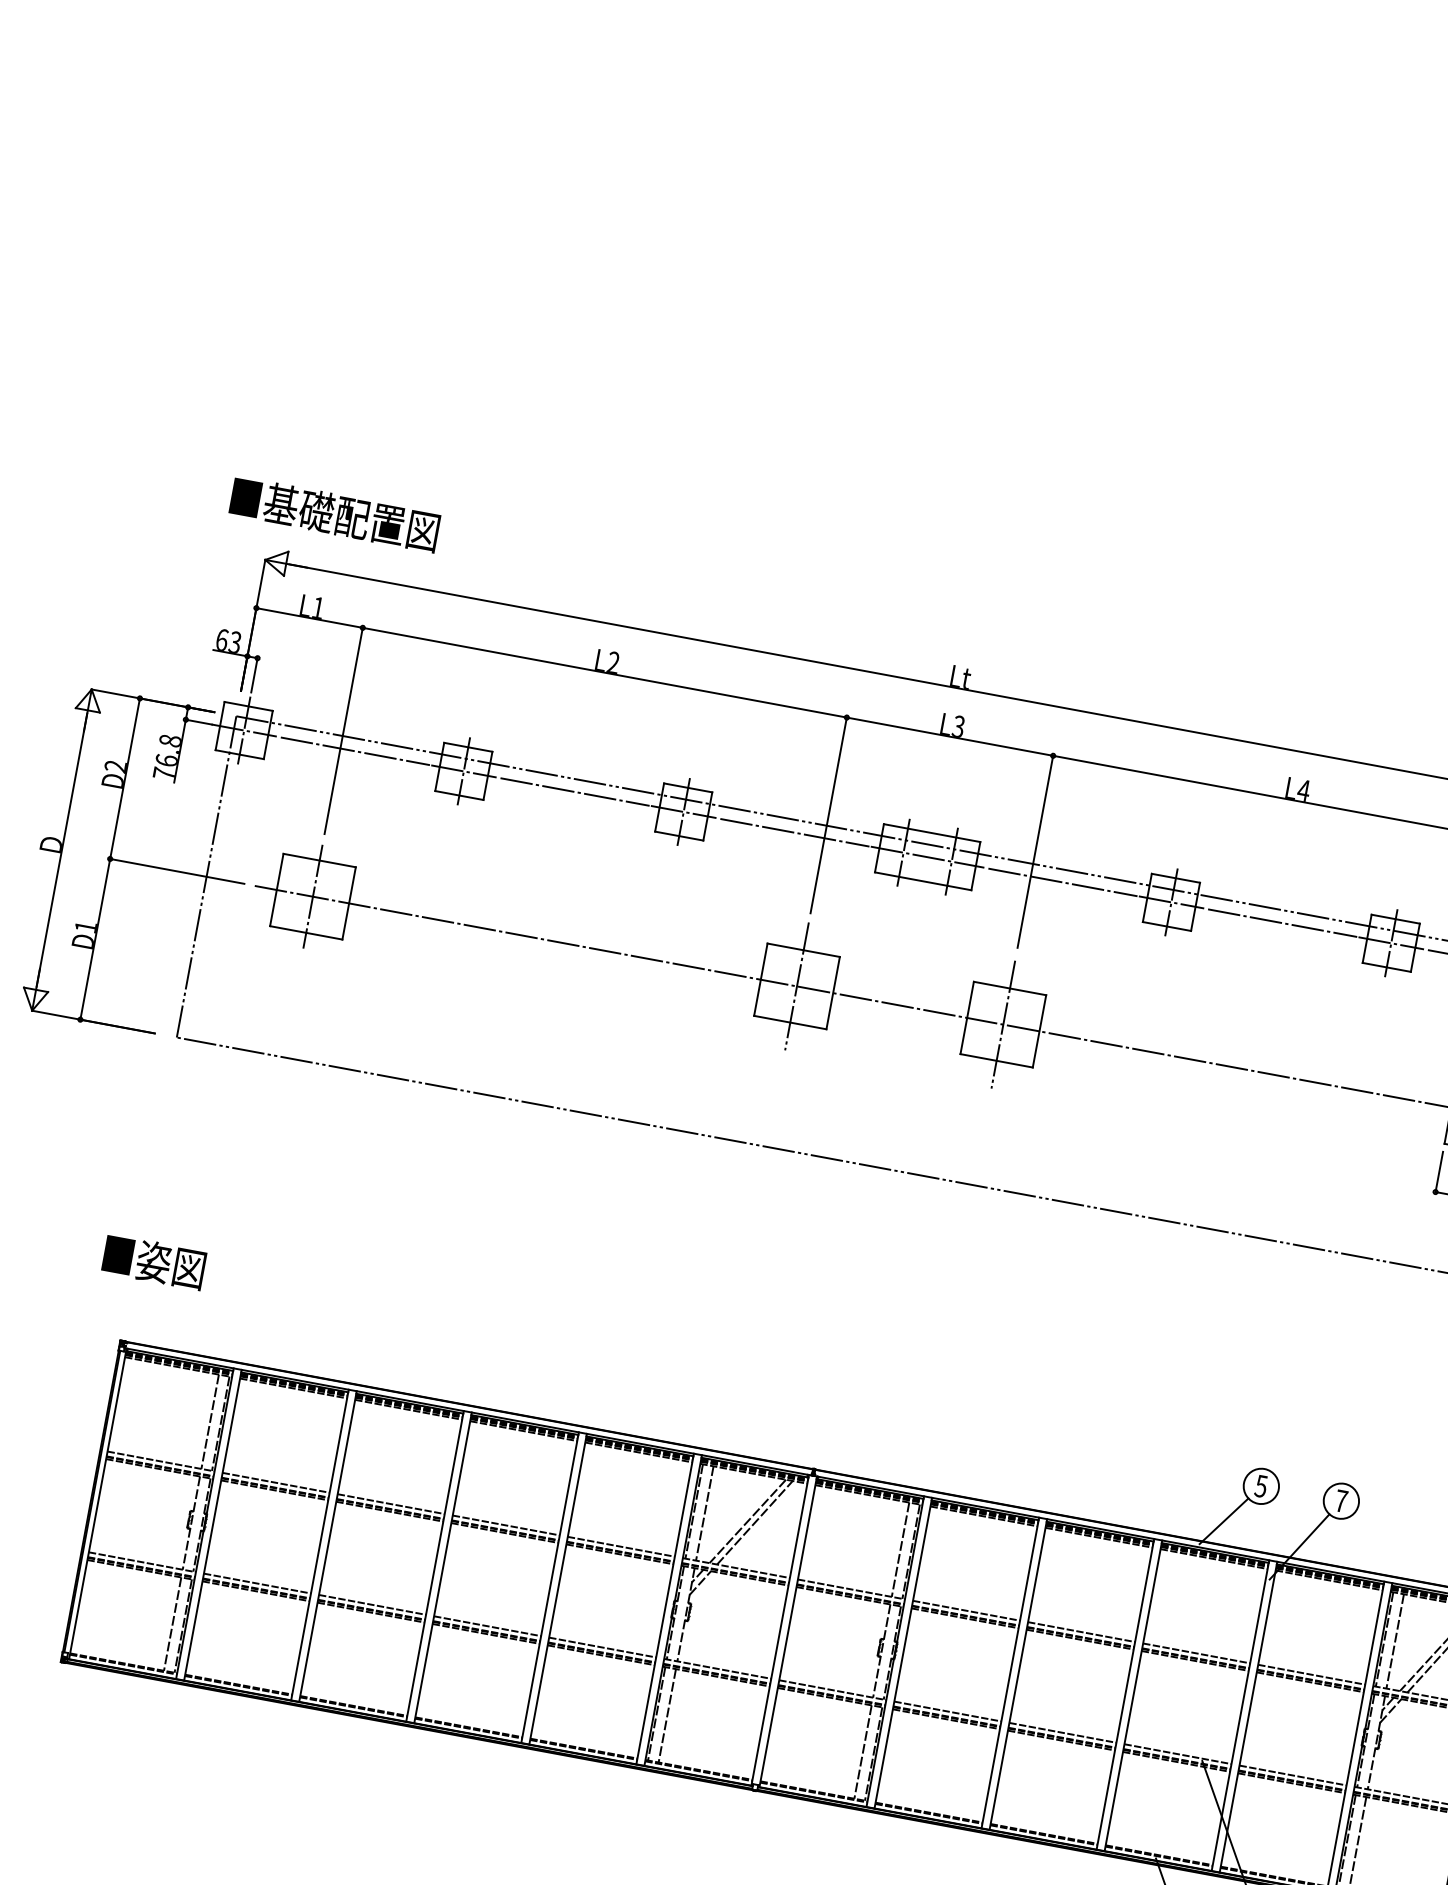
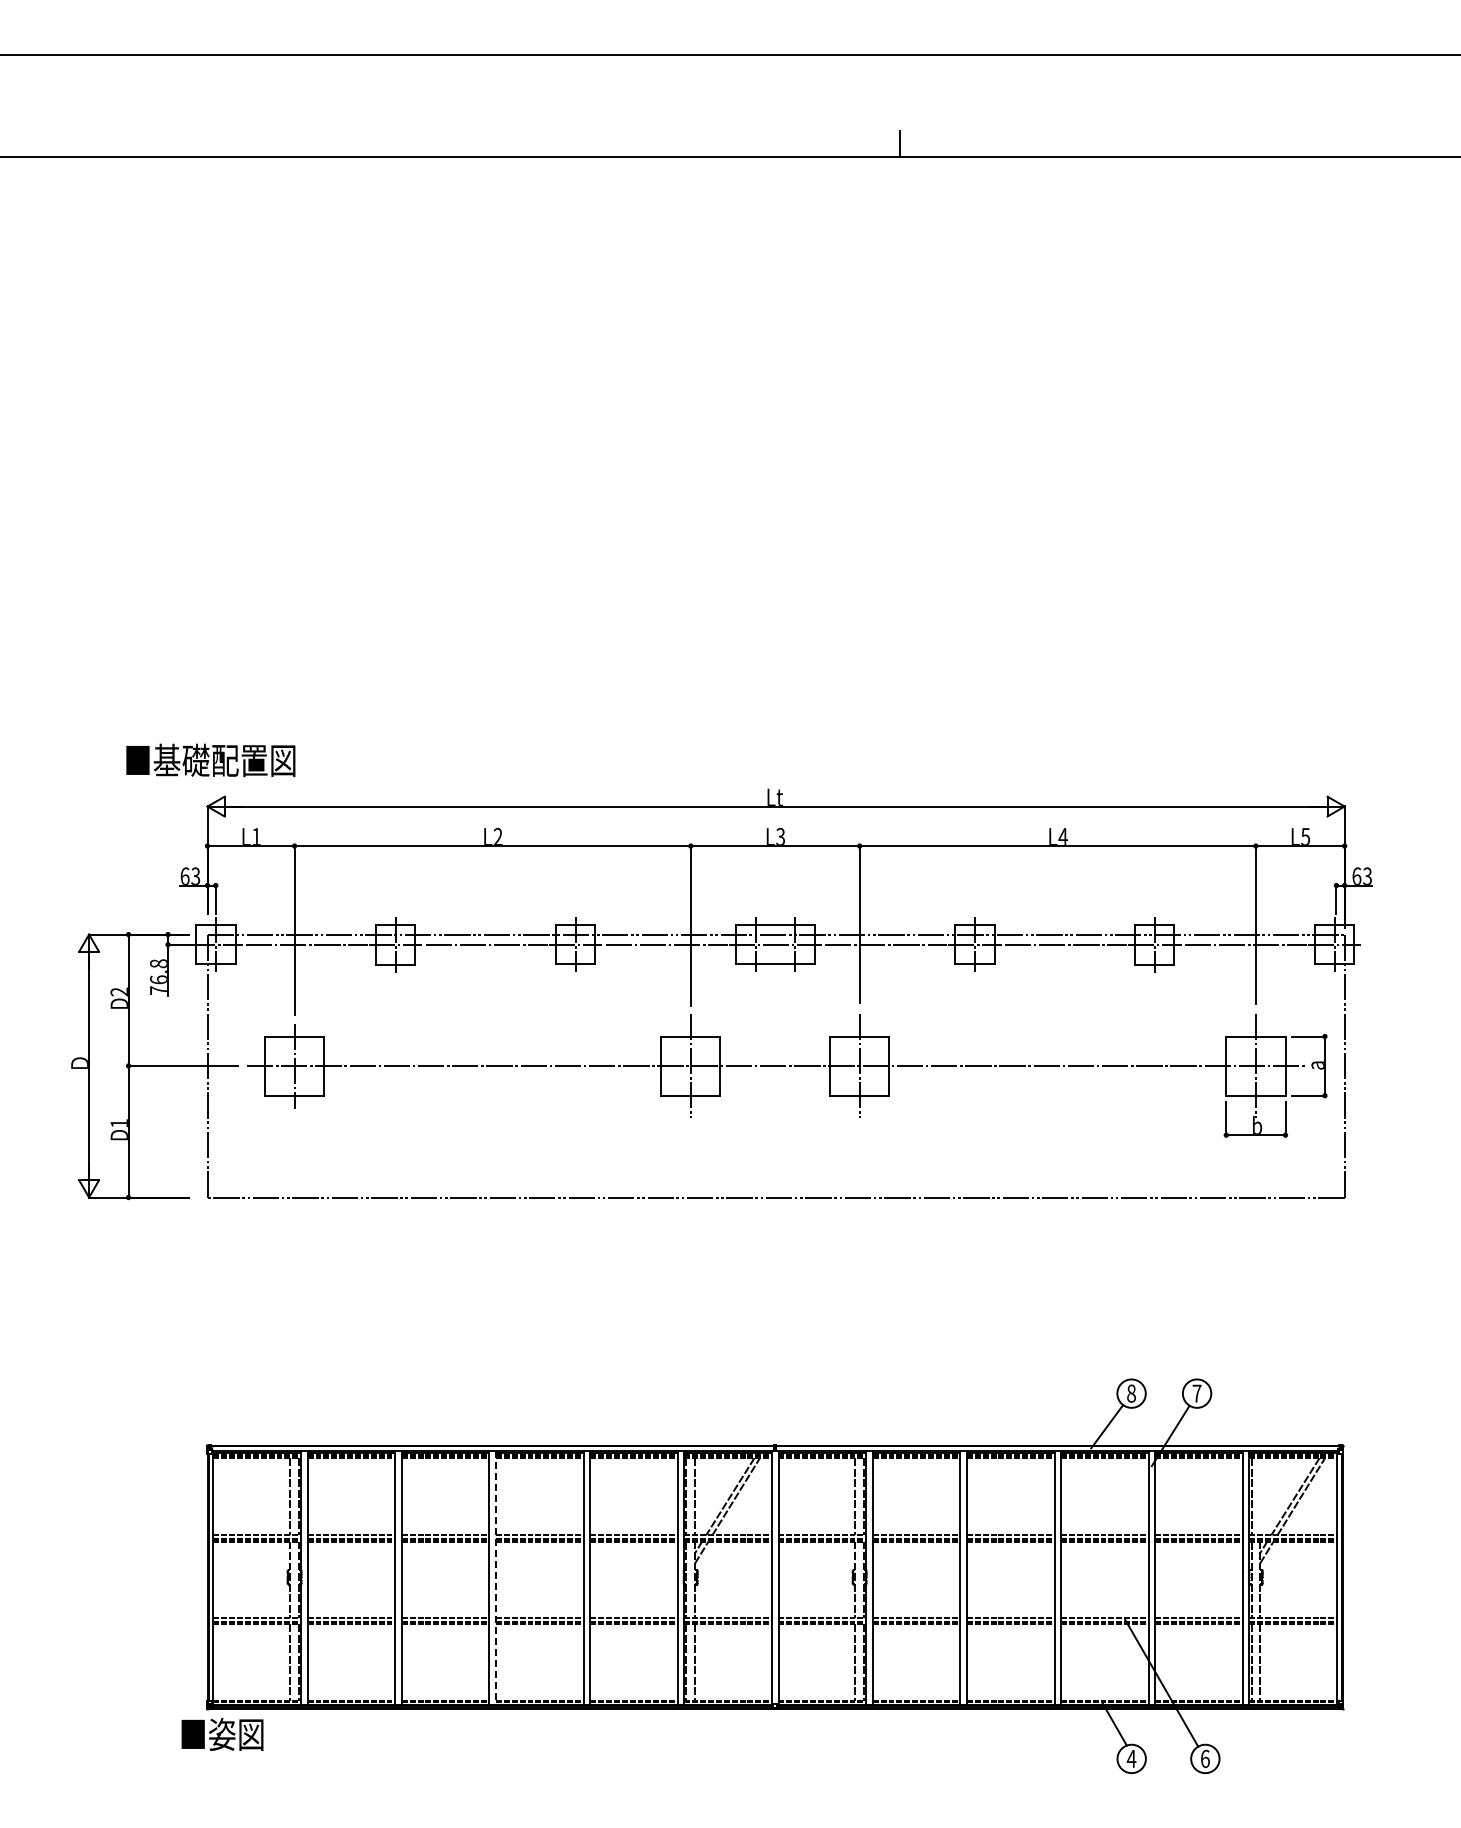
text: (334, 514) -> (210, 760), moved
text: (154, 1260) -> (222, 1733), moved
text: (1261, 1486) -> (1131, 1393), 5 -> 8
line: (442, 1568) -> (495, 1578), solid -> dashed
line: (1395, 1641) -> (1260, 1496), removed

